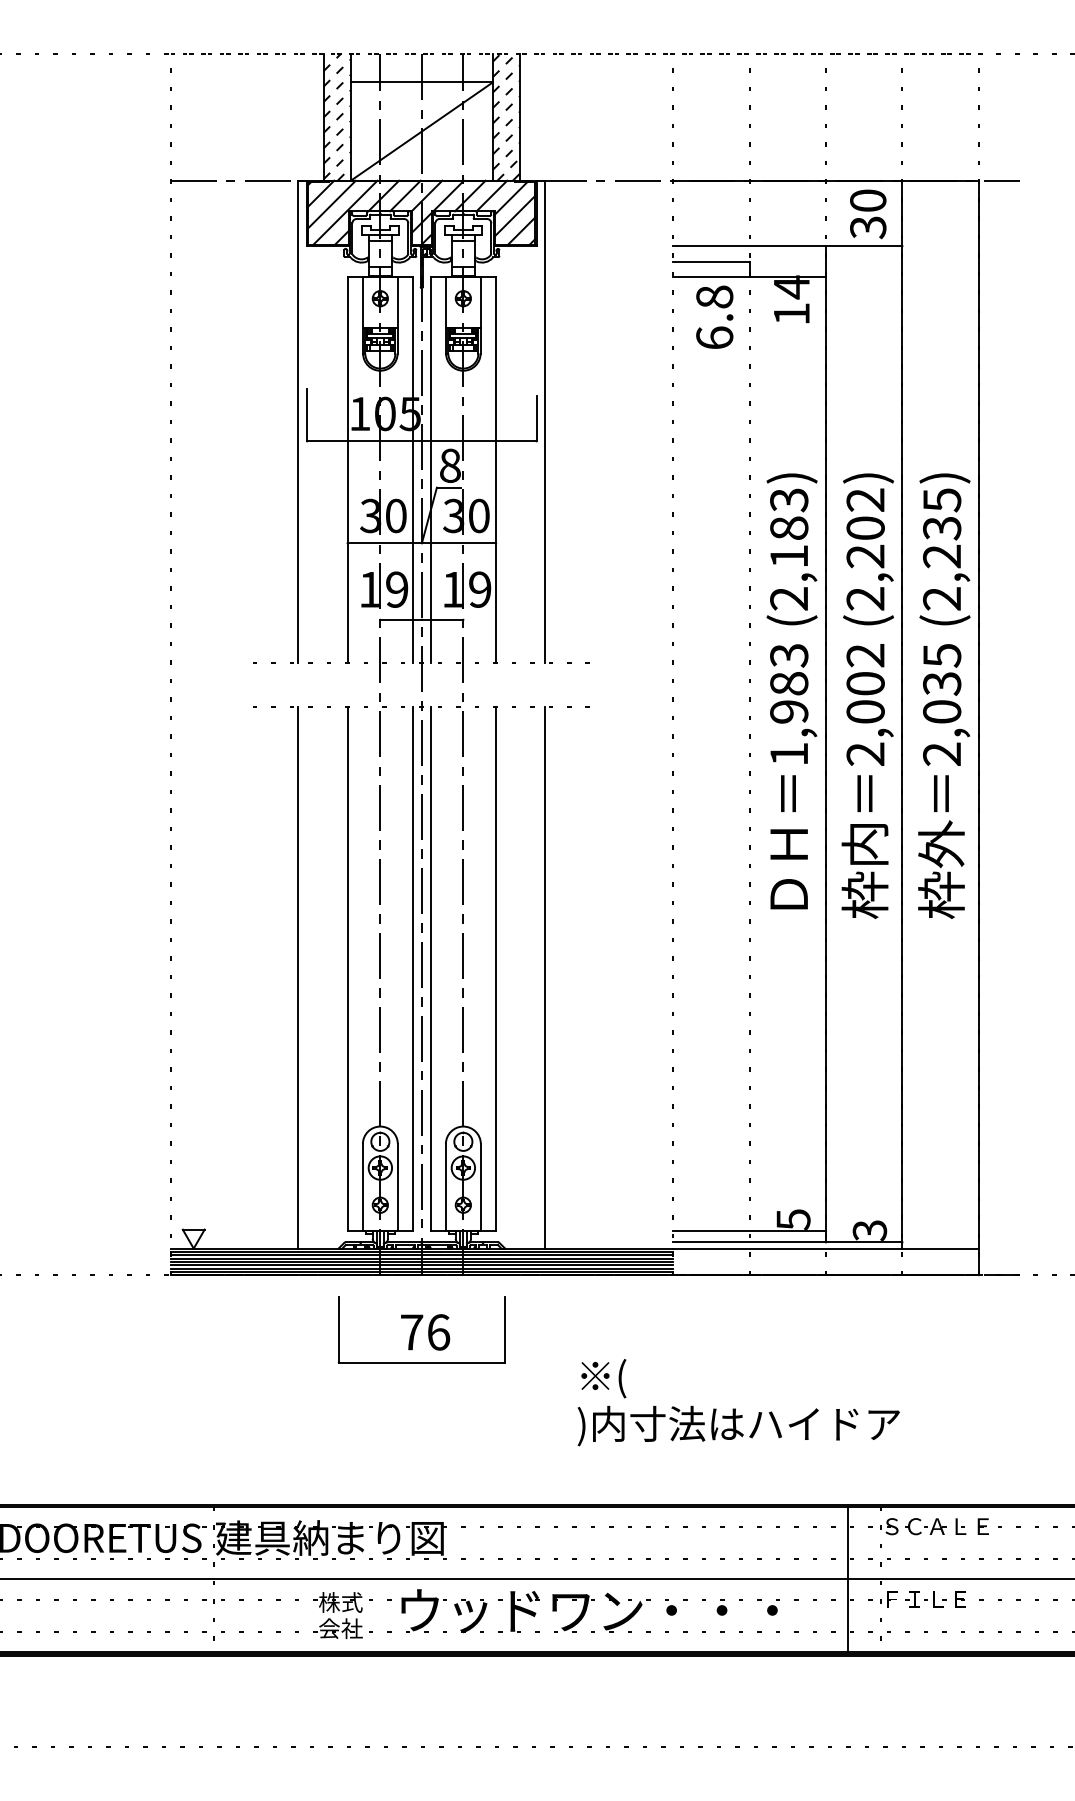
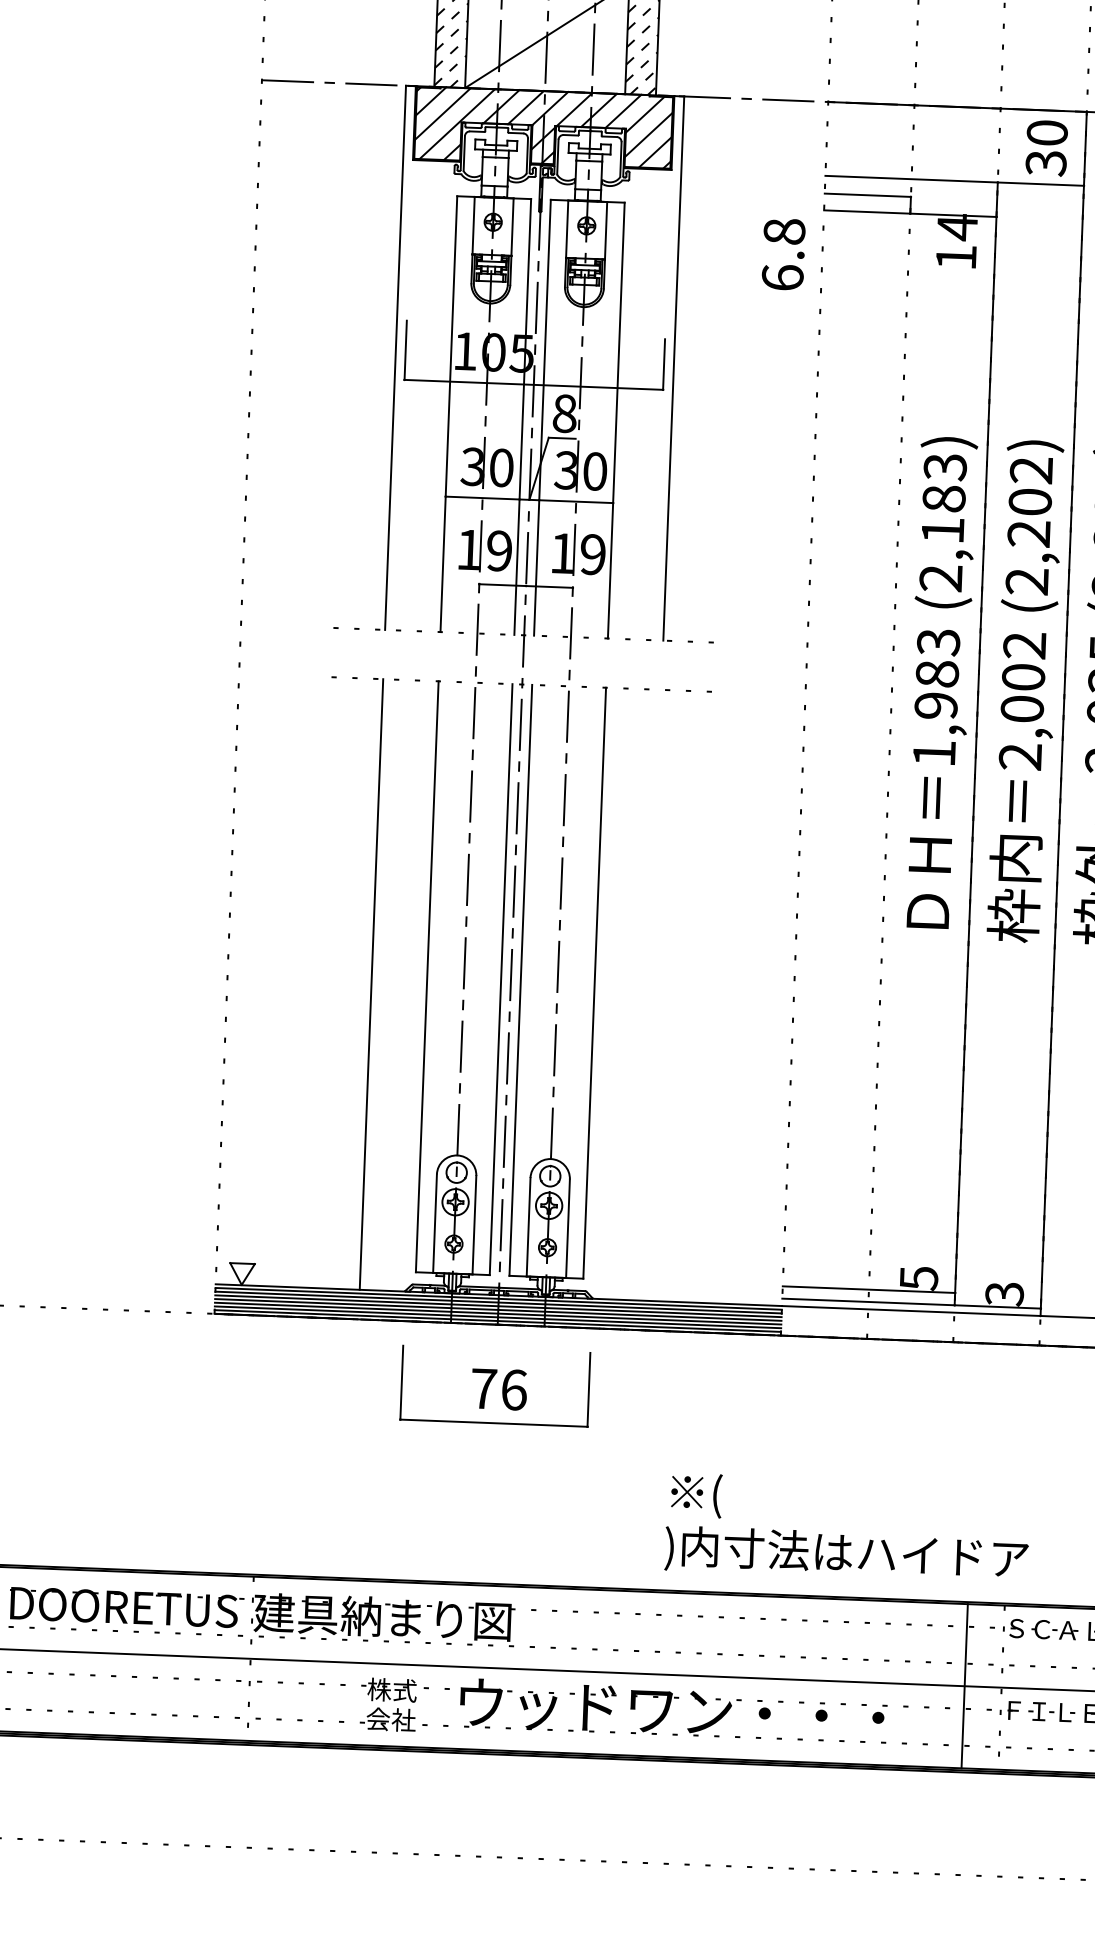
text: (714, 316) -> (783, 253), moved
line: (545, 977) -> (649, 994), removed
text: (738, 1402) -> (847, 1528), moved

